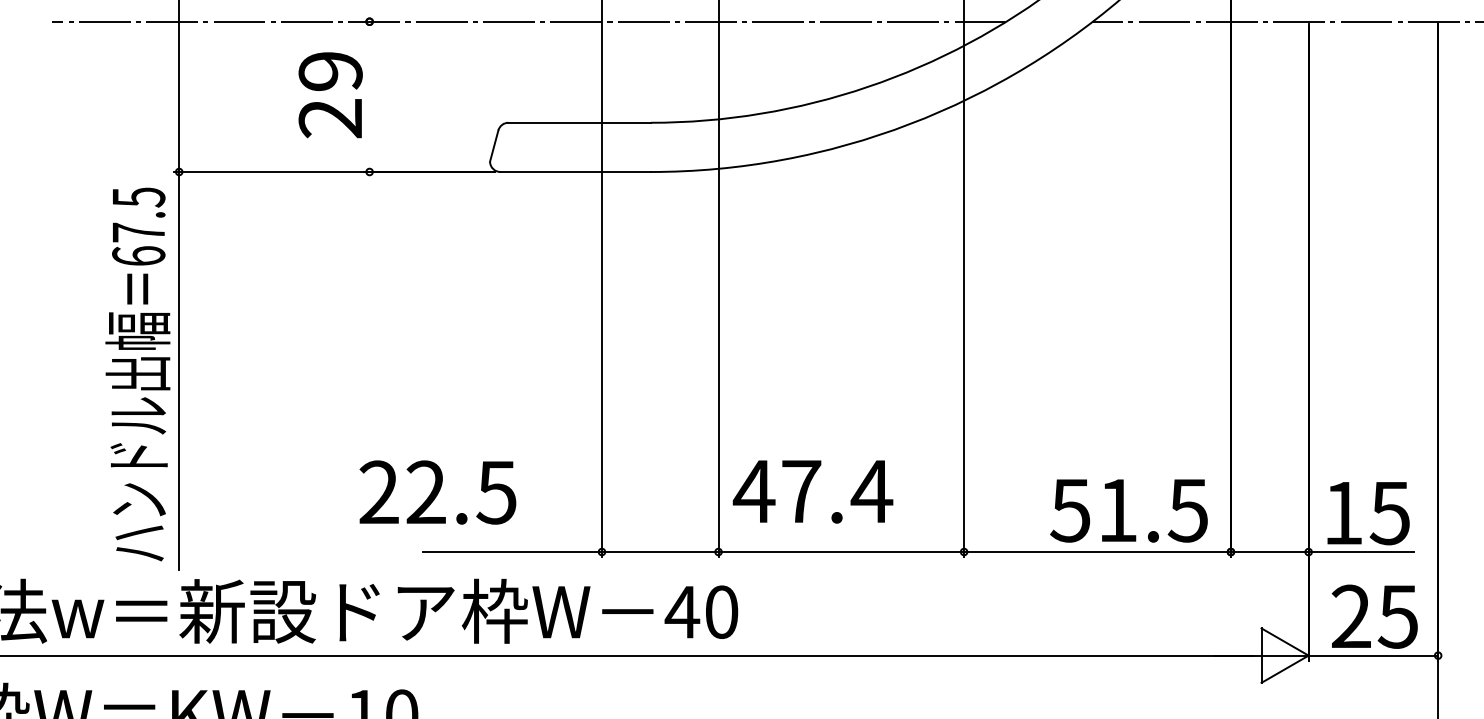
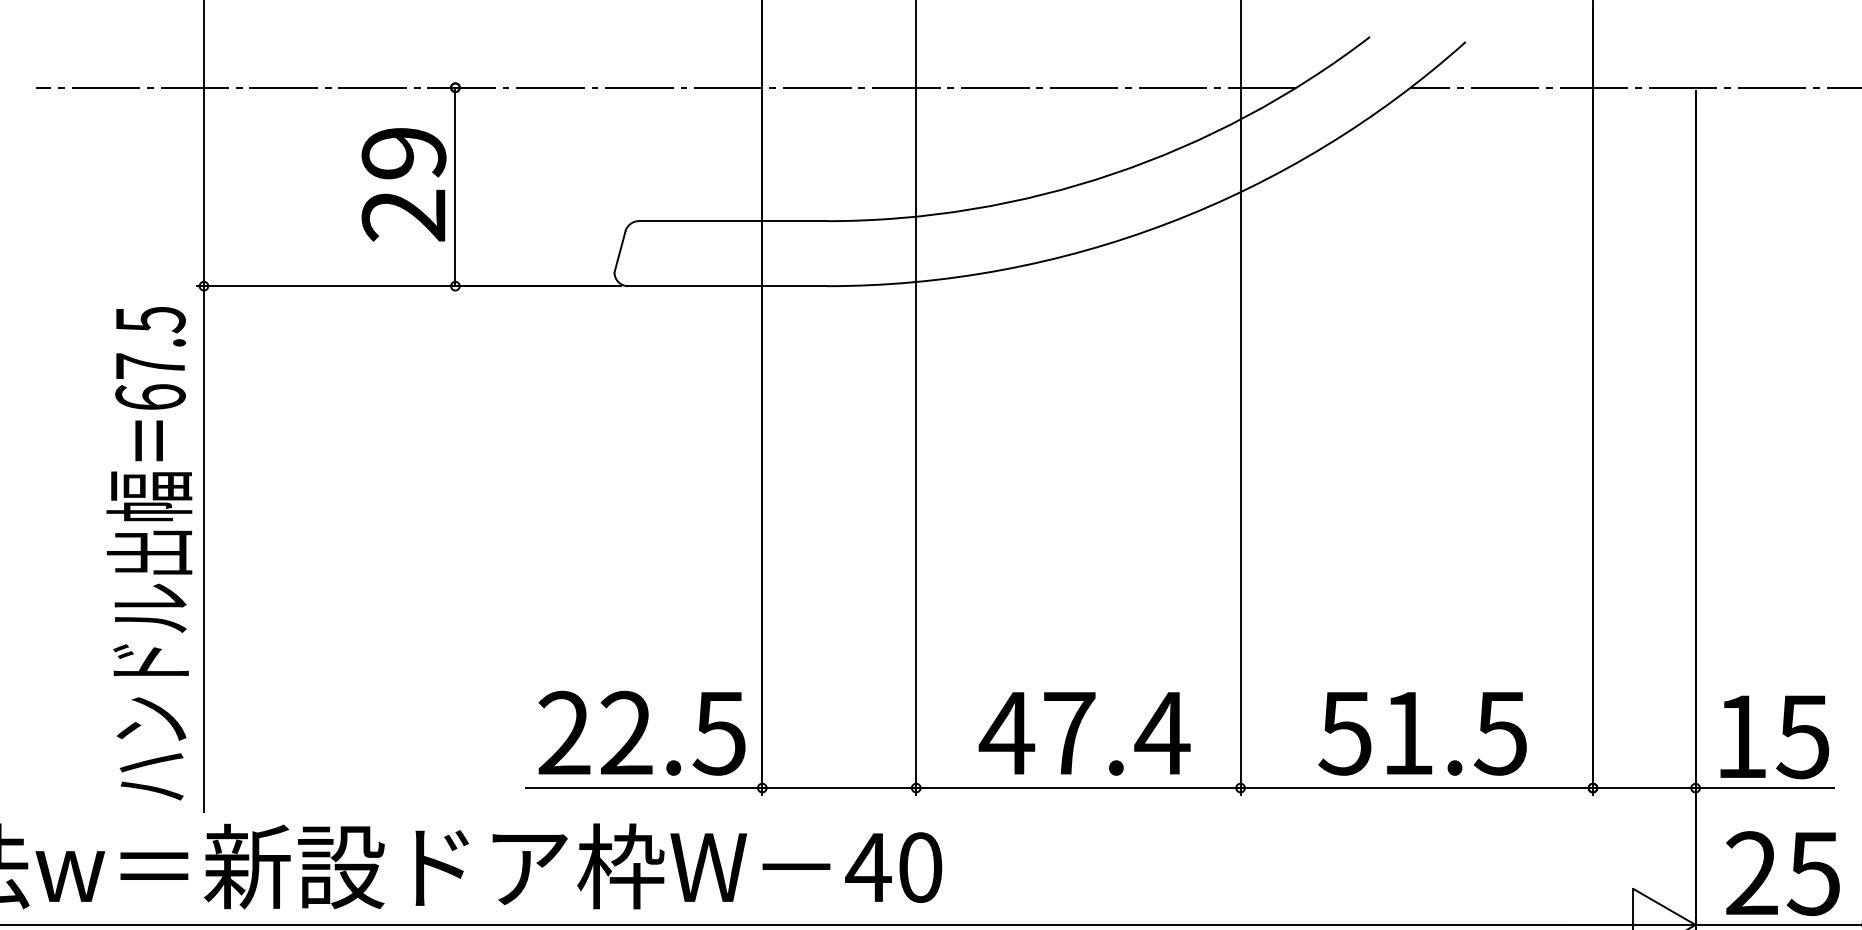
line: (369, 96) -> (455, 186), added
text: (812, 491) -> (1083, 733), moved
text: (437, 492) -> (641, 733), moved
text: (1128, 510) -> (1422, 733), moved

